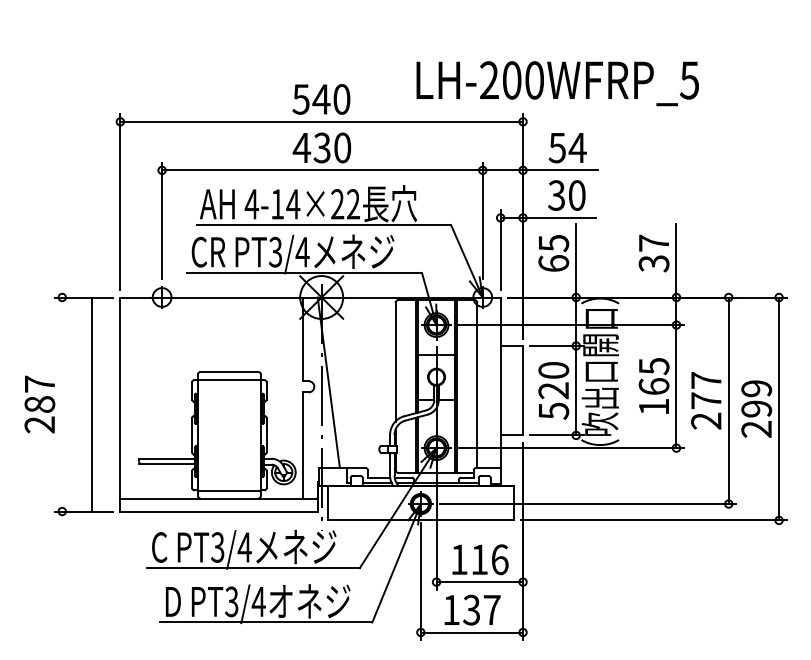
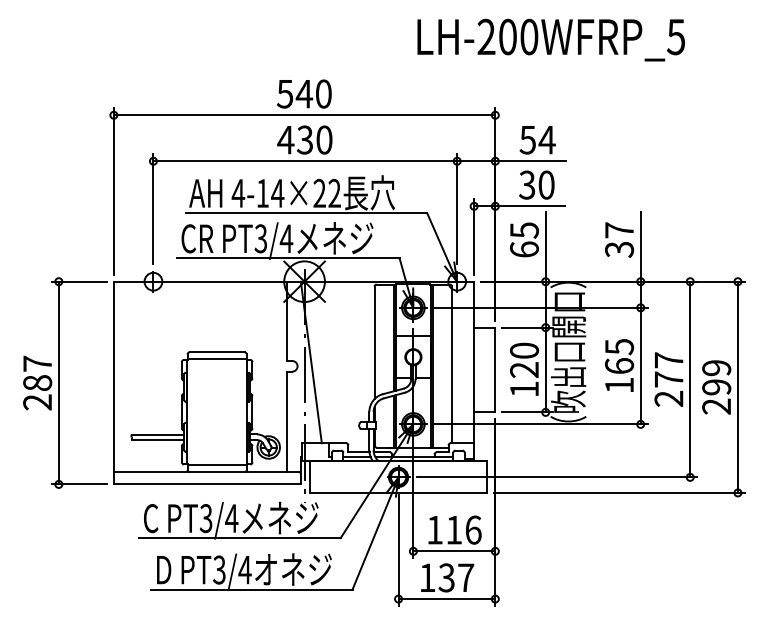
text: (556, 82) -> (550, 39), moved
line: (91, 403) -> (58, 382), moved
text: (553, 411) -> (524, 389), 520 -> 120

